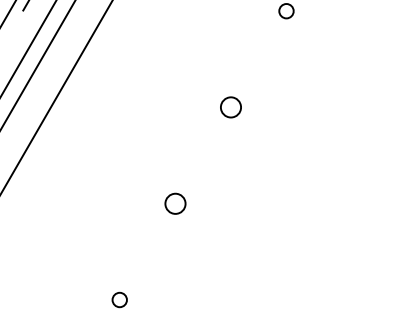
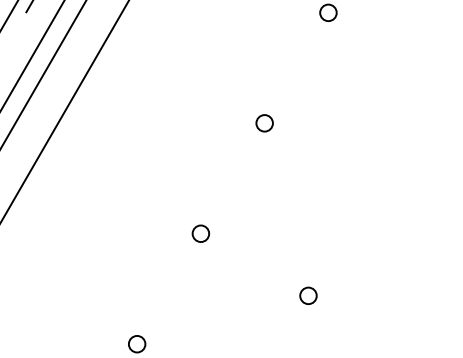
circle: (230, 107) -> (264, 123), size x0.71
circle: (174, 203) -> (200, 233), size x0.71
circle: (269, 257) -> (308, 295), added

